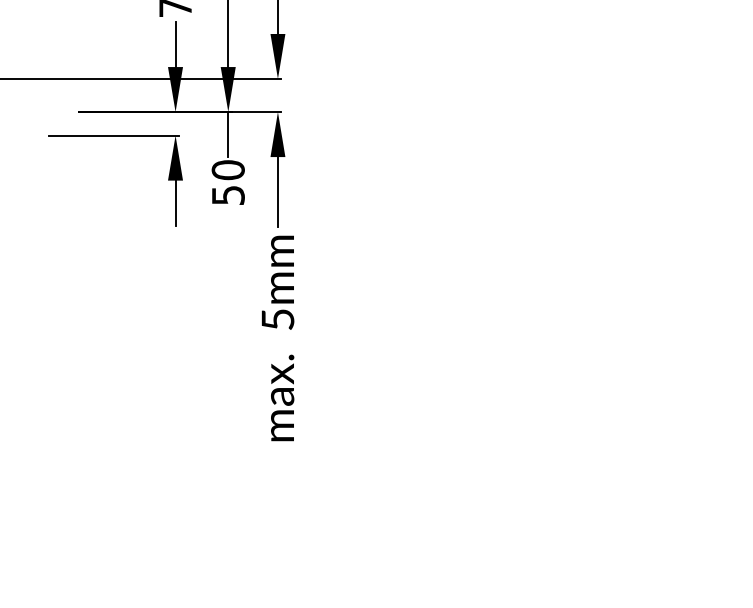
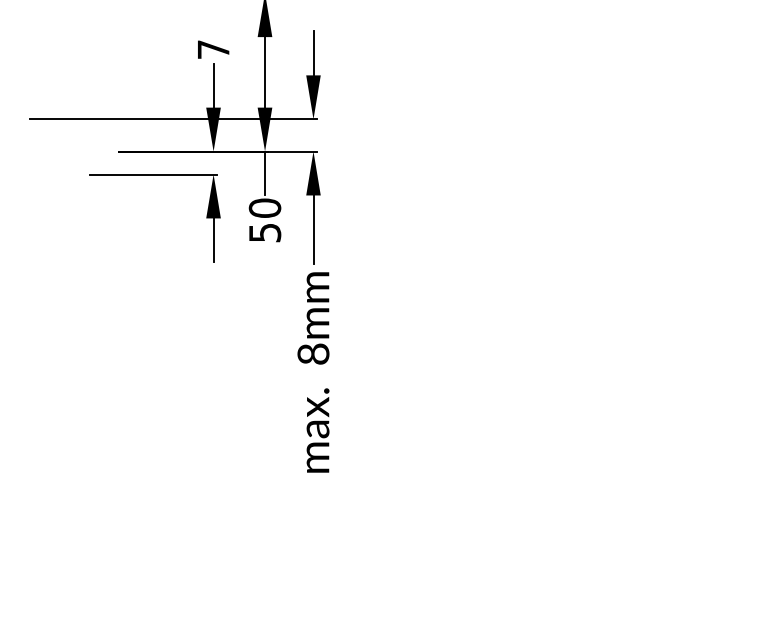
text: (277, 319) -> (313, 353), 5mm -> 8mm

